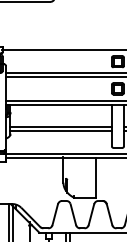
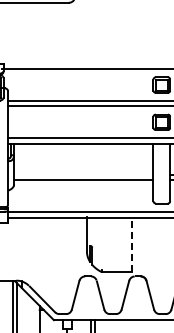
line: (60, 126) -> (83, 174), removed
line: (95, 177) -> (131, 244), solid -> dashed

